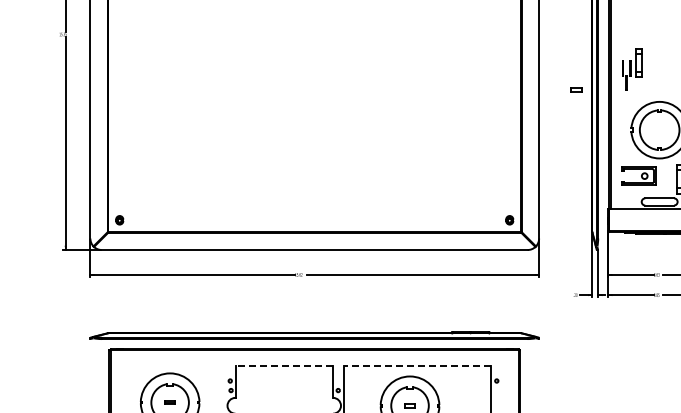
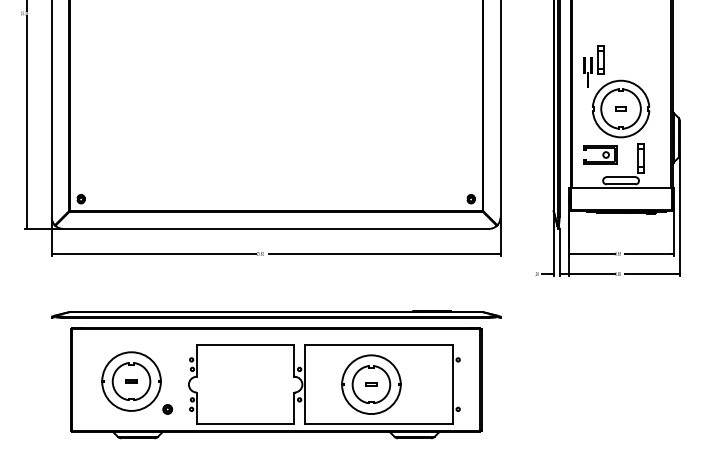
part: (632, 69) -> (593, 66), moved
part: (576, 89) -> (620, 108), moved
line: (284, 366) -> (245, 345), dashed -> solid
line: (417, 366) -> (378, 345), dashed -> solid

